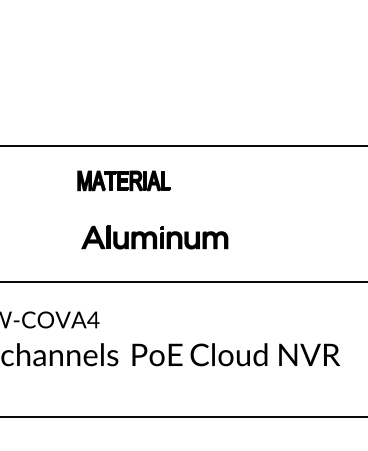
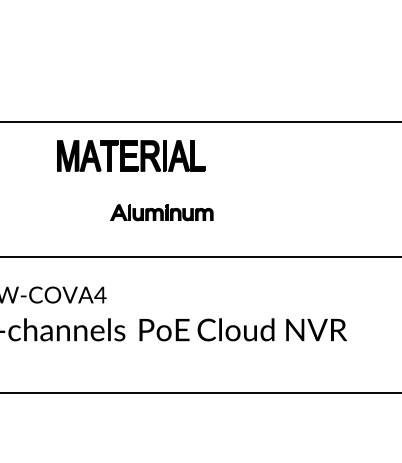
part: (123, 180) -> (130, 155), size x1.6
part: (154, 237) -> (161, 212), size x0.7

